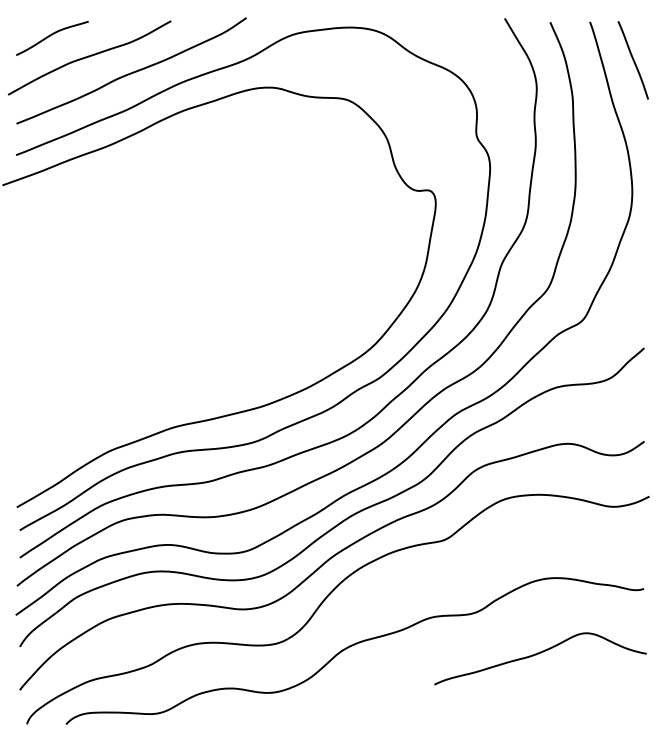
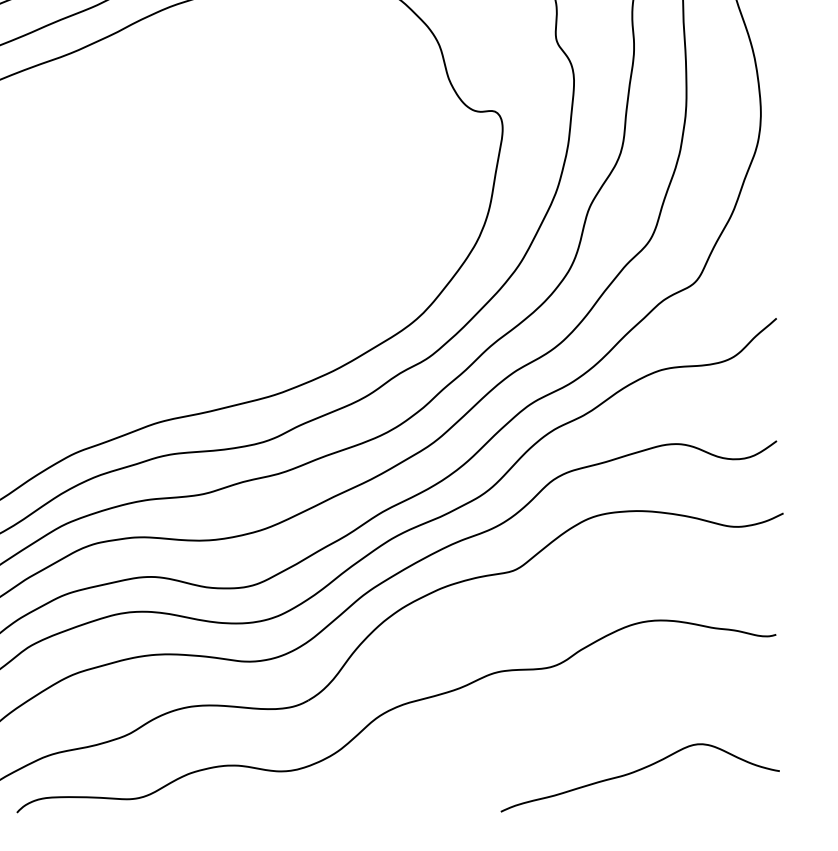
curve: (538, 654) -> (637, 772), moved

